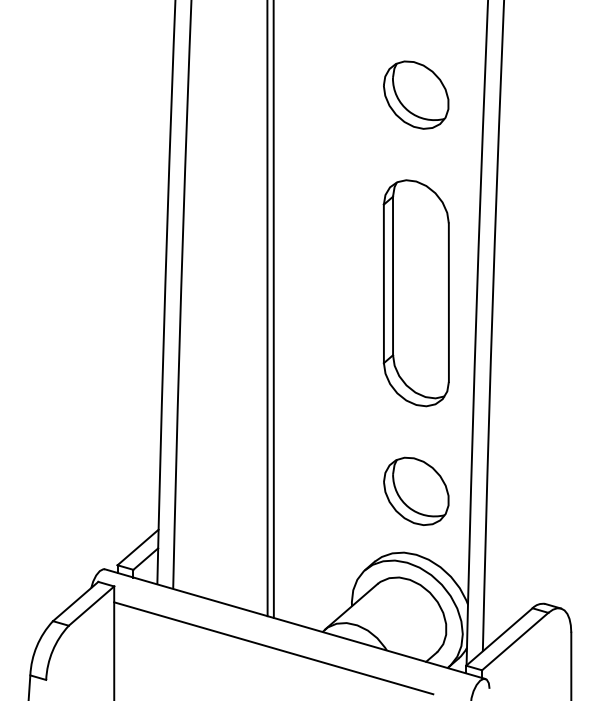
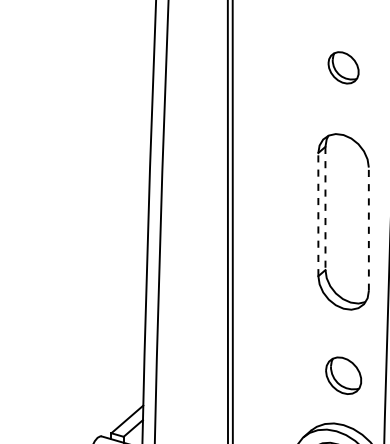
part: (416, 94) -> (343, 67), size x0.6
line: (393, 276) -> (325, 208), solid -> dashed
line: (383, 283) -> (318, 214), solid -> dashed
line: (448, 302) -> (368, 229), solid -> dashed
part: (416, 490) -> (343, 375), size x0.7

